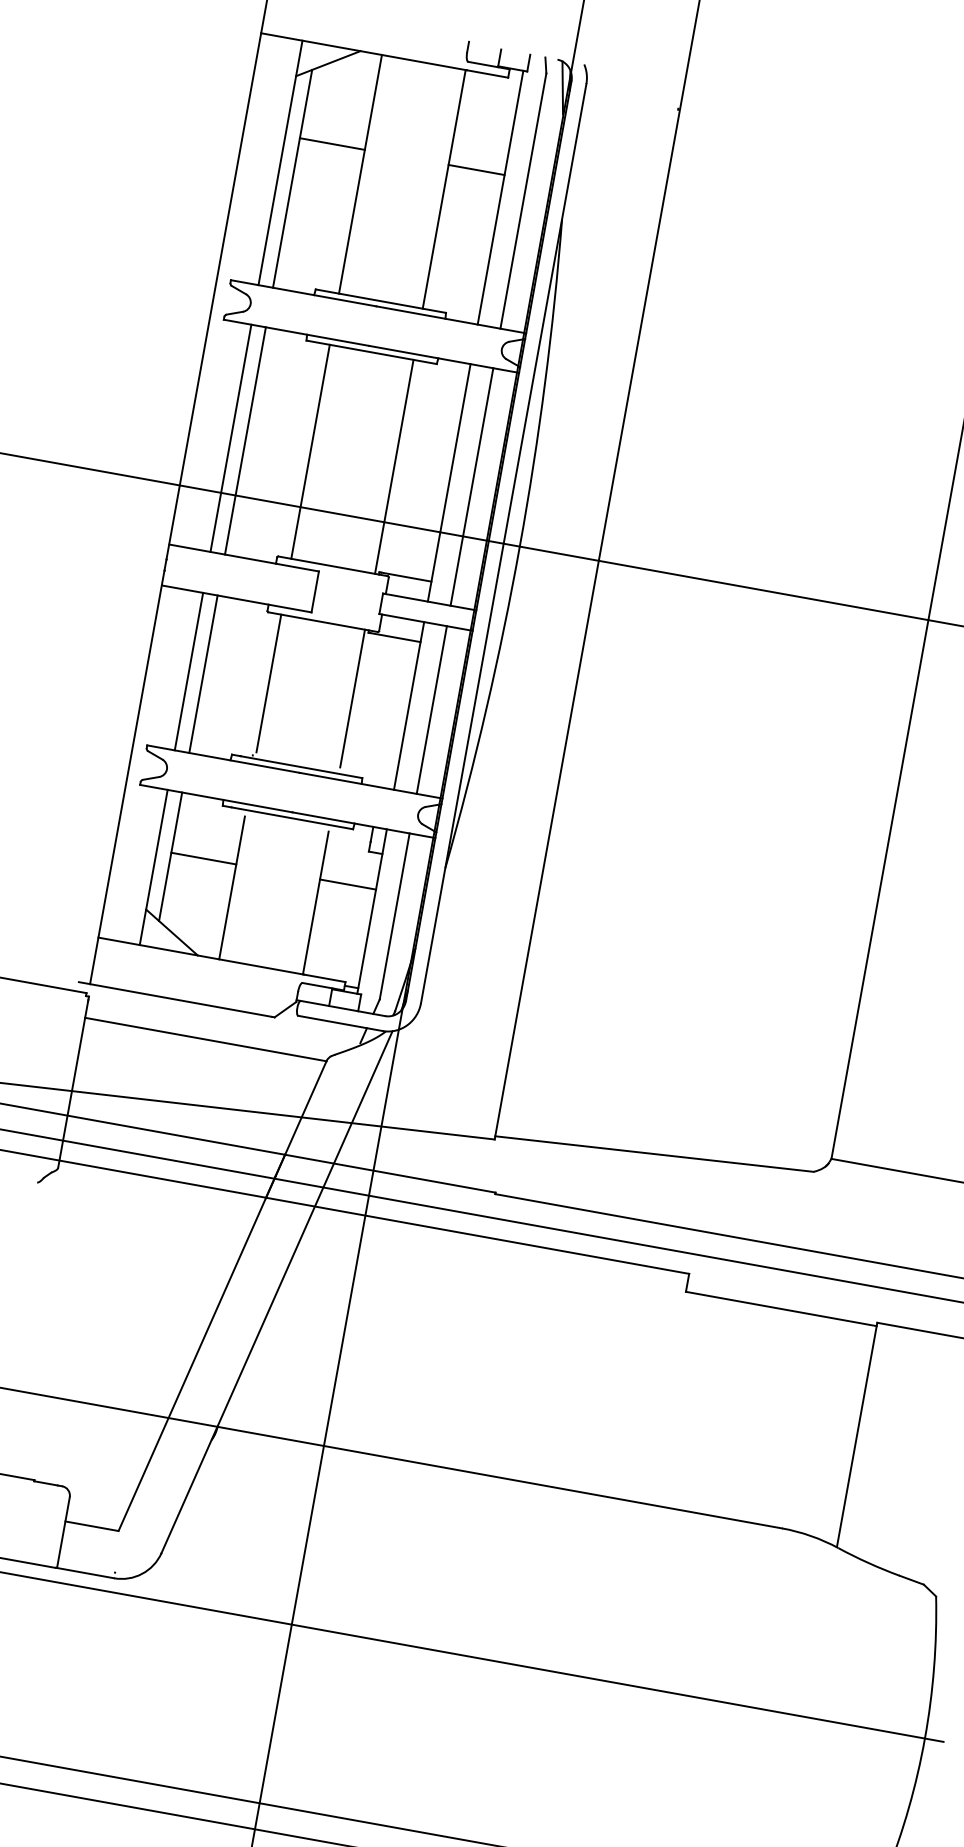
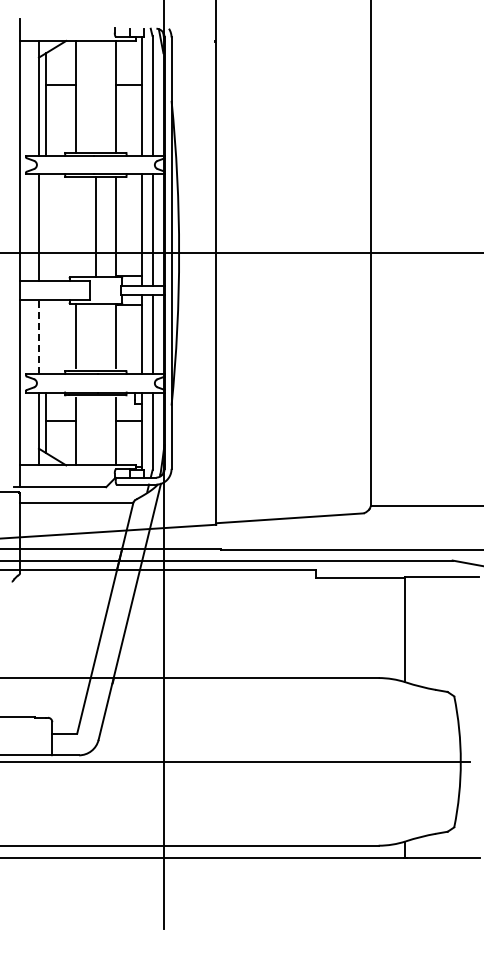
line: (244, 440) -> (45, 227), removed
line: (311, 450) -> (96, 226), moved
line: (187, 672) -> (38, 337), solid -> dashed
line: (202, 675) -> (45, 337), removed

